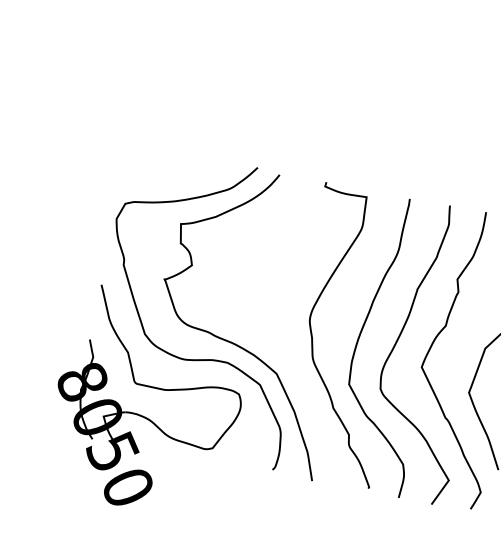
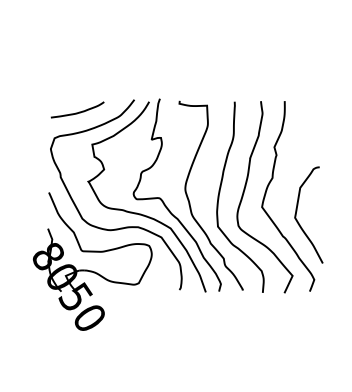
curve: (170, 170) -> (79, 111), added
curve: (273, 329) -> (163, 200), added

